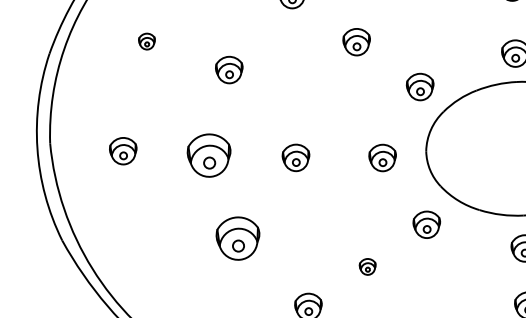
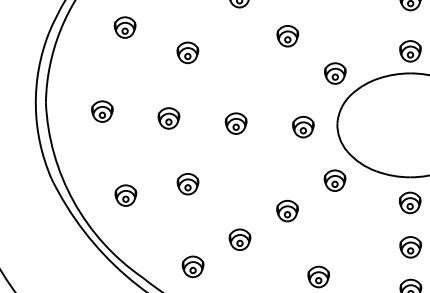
part: (146, 41) -> (124, 27), size x1.67
part: (208, 155) -> (168, 118), size x0.62
part: (237, 239) -> (187, 184), size x0.62
part: (158, 257) -> (125, 195), added
part: (367, 266) -> (287, 210), size x1.67

